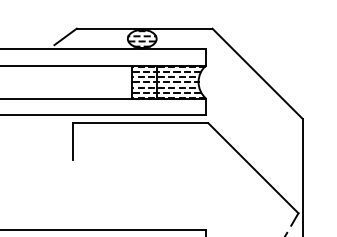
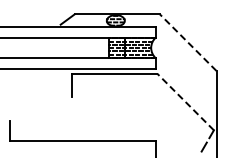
line: (256, 73) -> (187, 42), solid -> dashed
line: (253, 167) -> (185, 101), solid -> dashed

